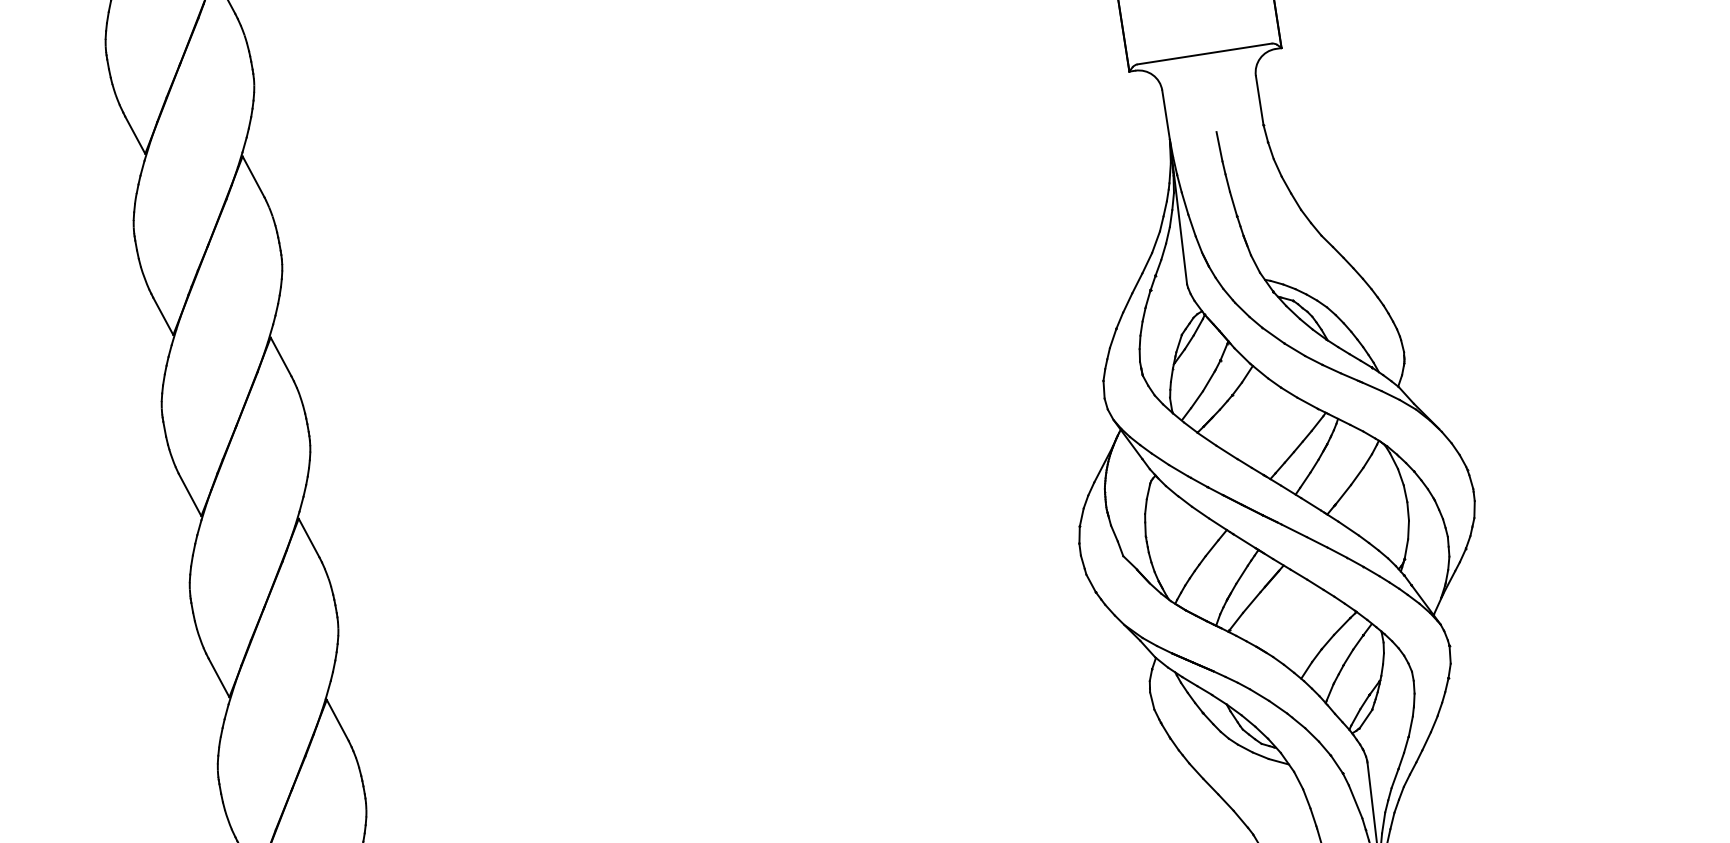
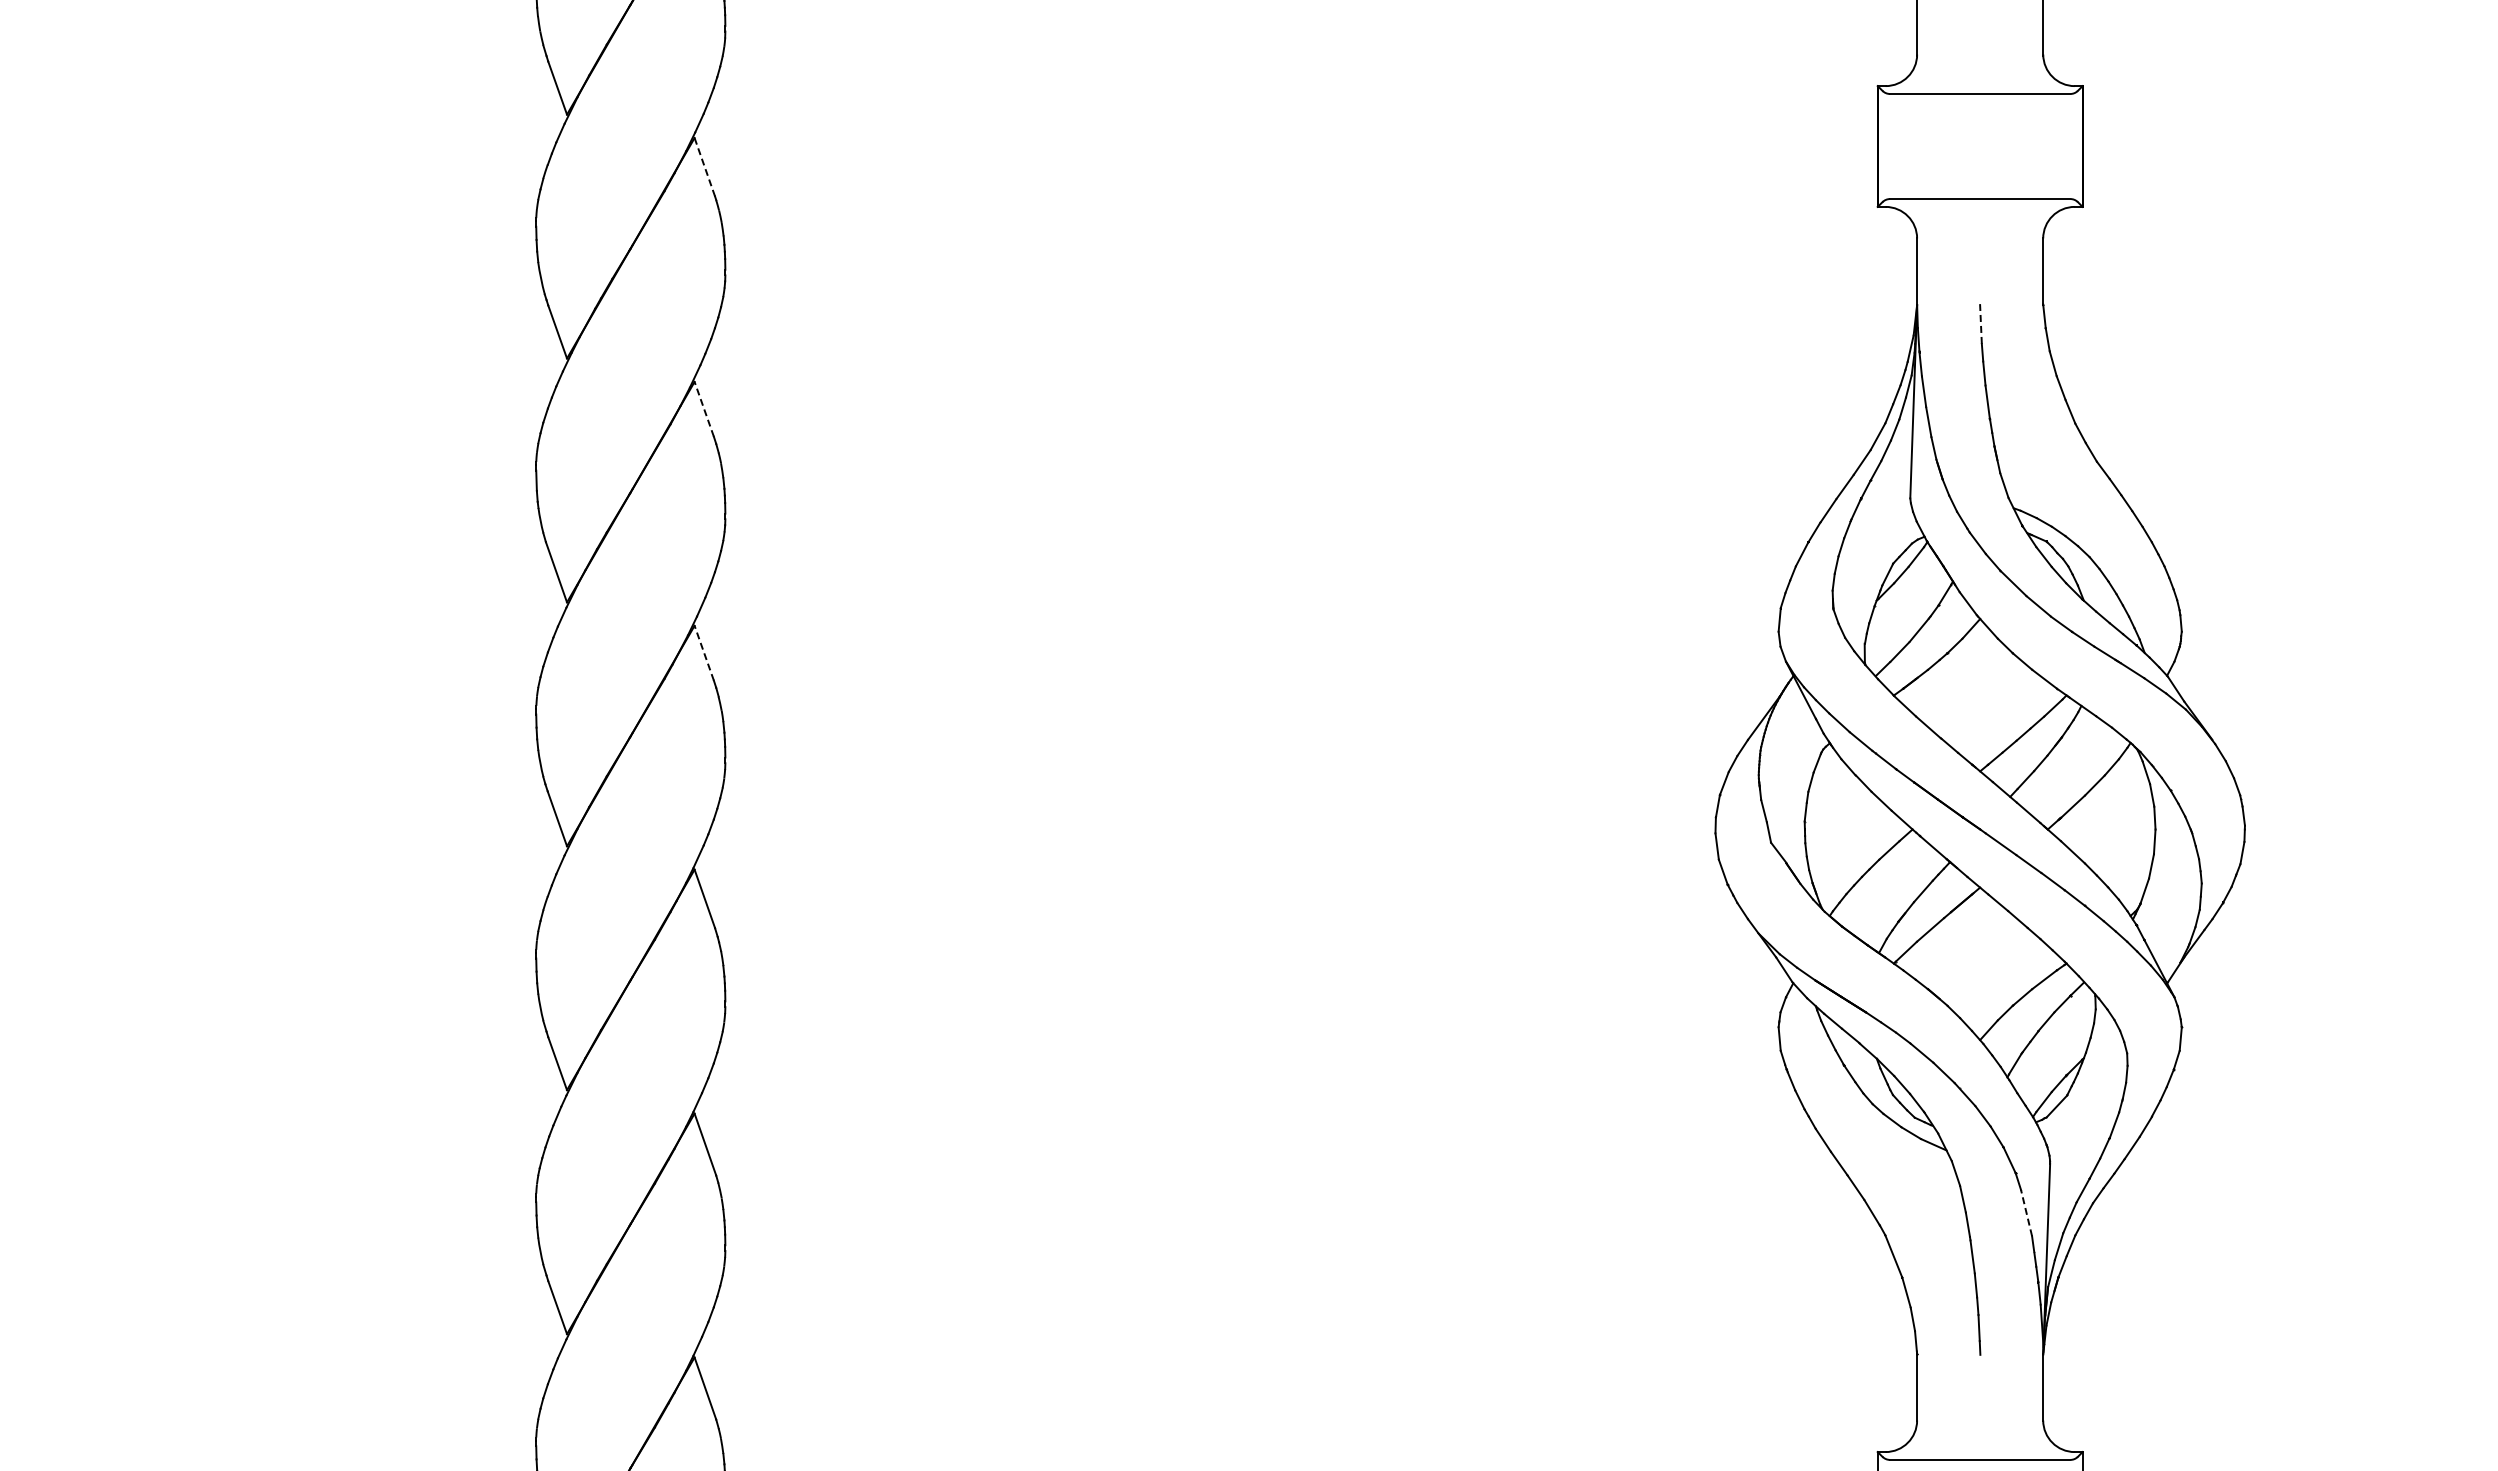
line: (1219, 147) -> (1980, 324), solid -> dashed
line: (253, 176) -> (704, 166), solid -> dashed
line: (281, 356) -> (704, 408), solid -> dashed
line: (309, 537) -> (704, 652), solid -> dashed
line: (1355, 802) -> (2026, 1213), solid -> dashed

